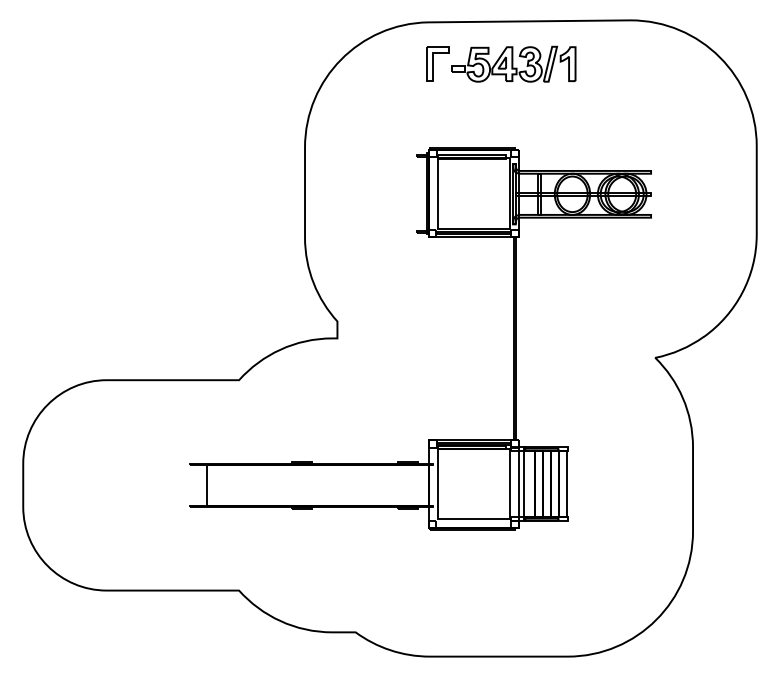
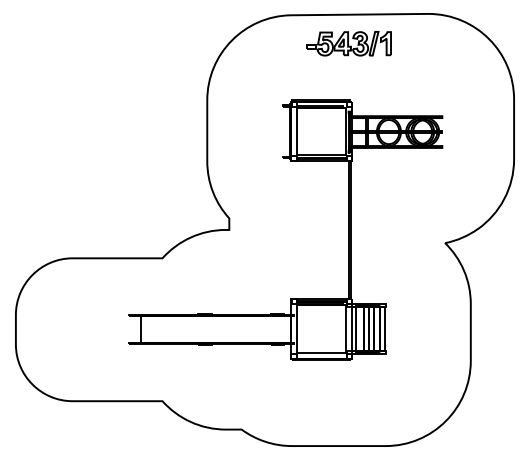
part: (437, 63) -> (297, 43), removed

